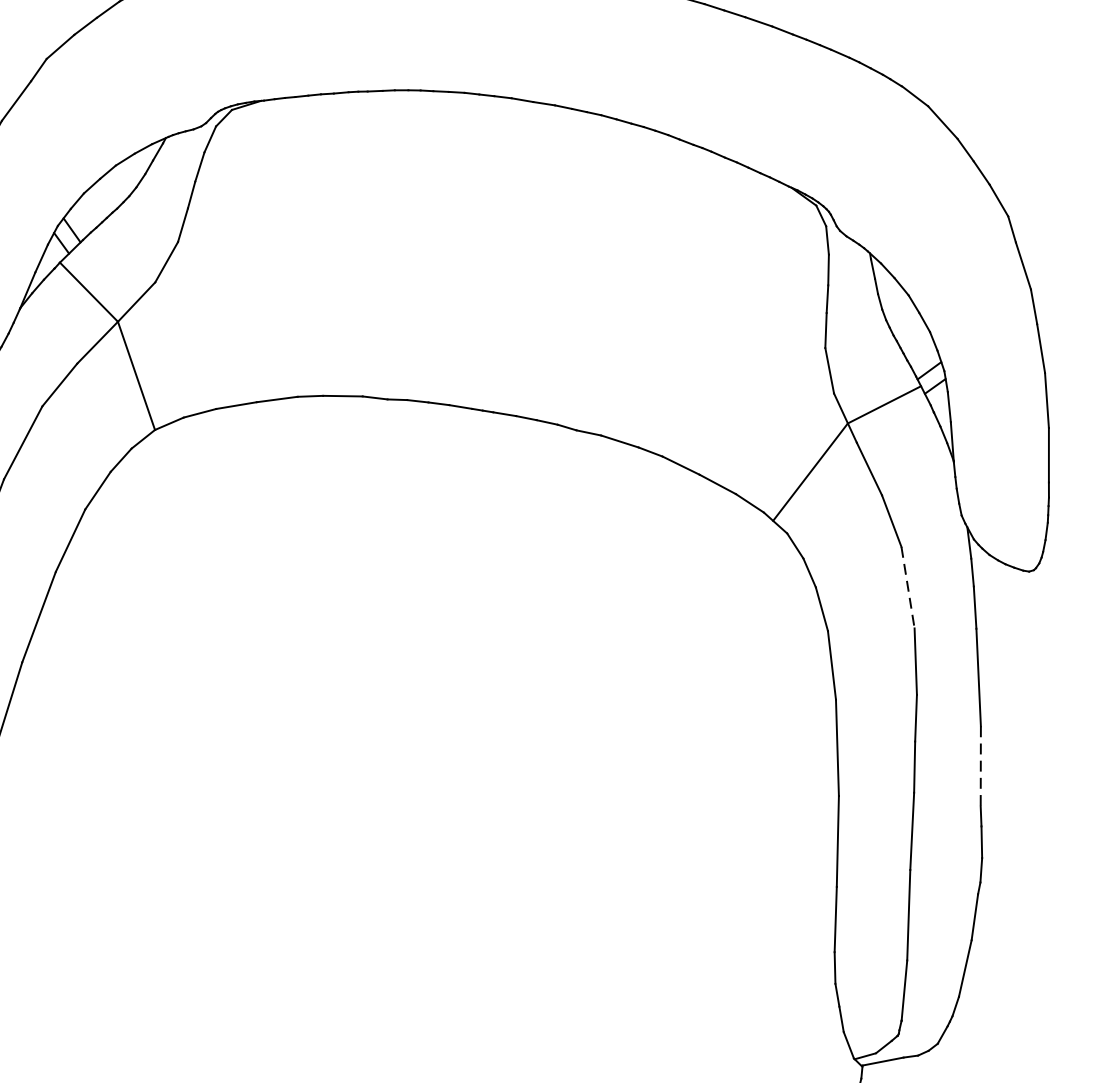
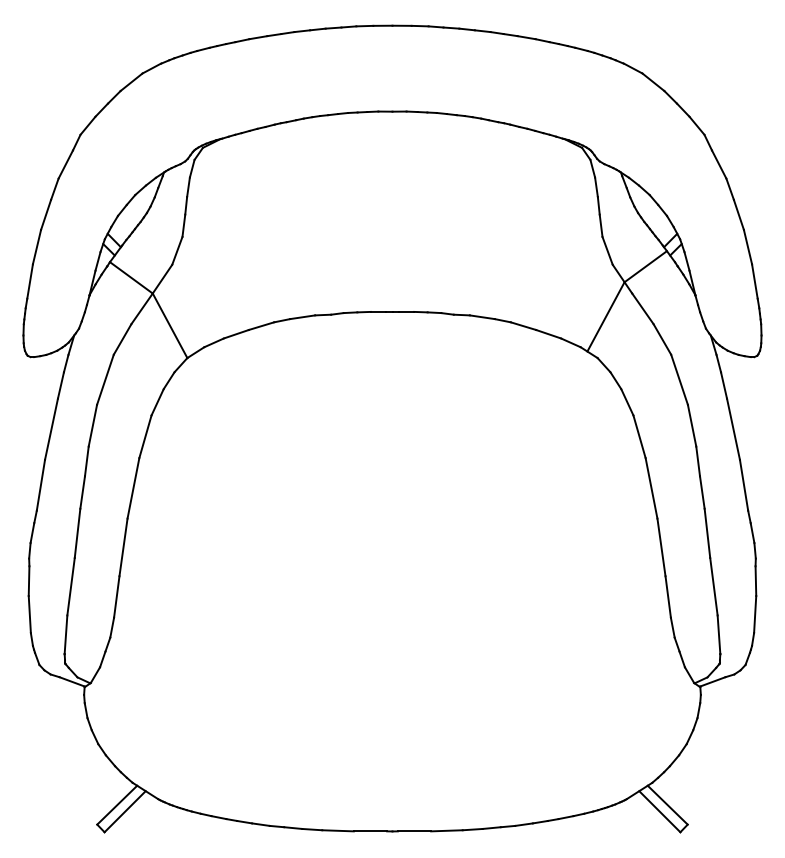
line: (907, 588) -> (679, 380), dashed -> solid
line: (981, 766) -> (744, 485), dashed -> solid

